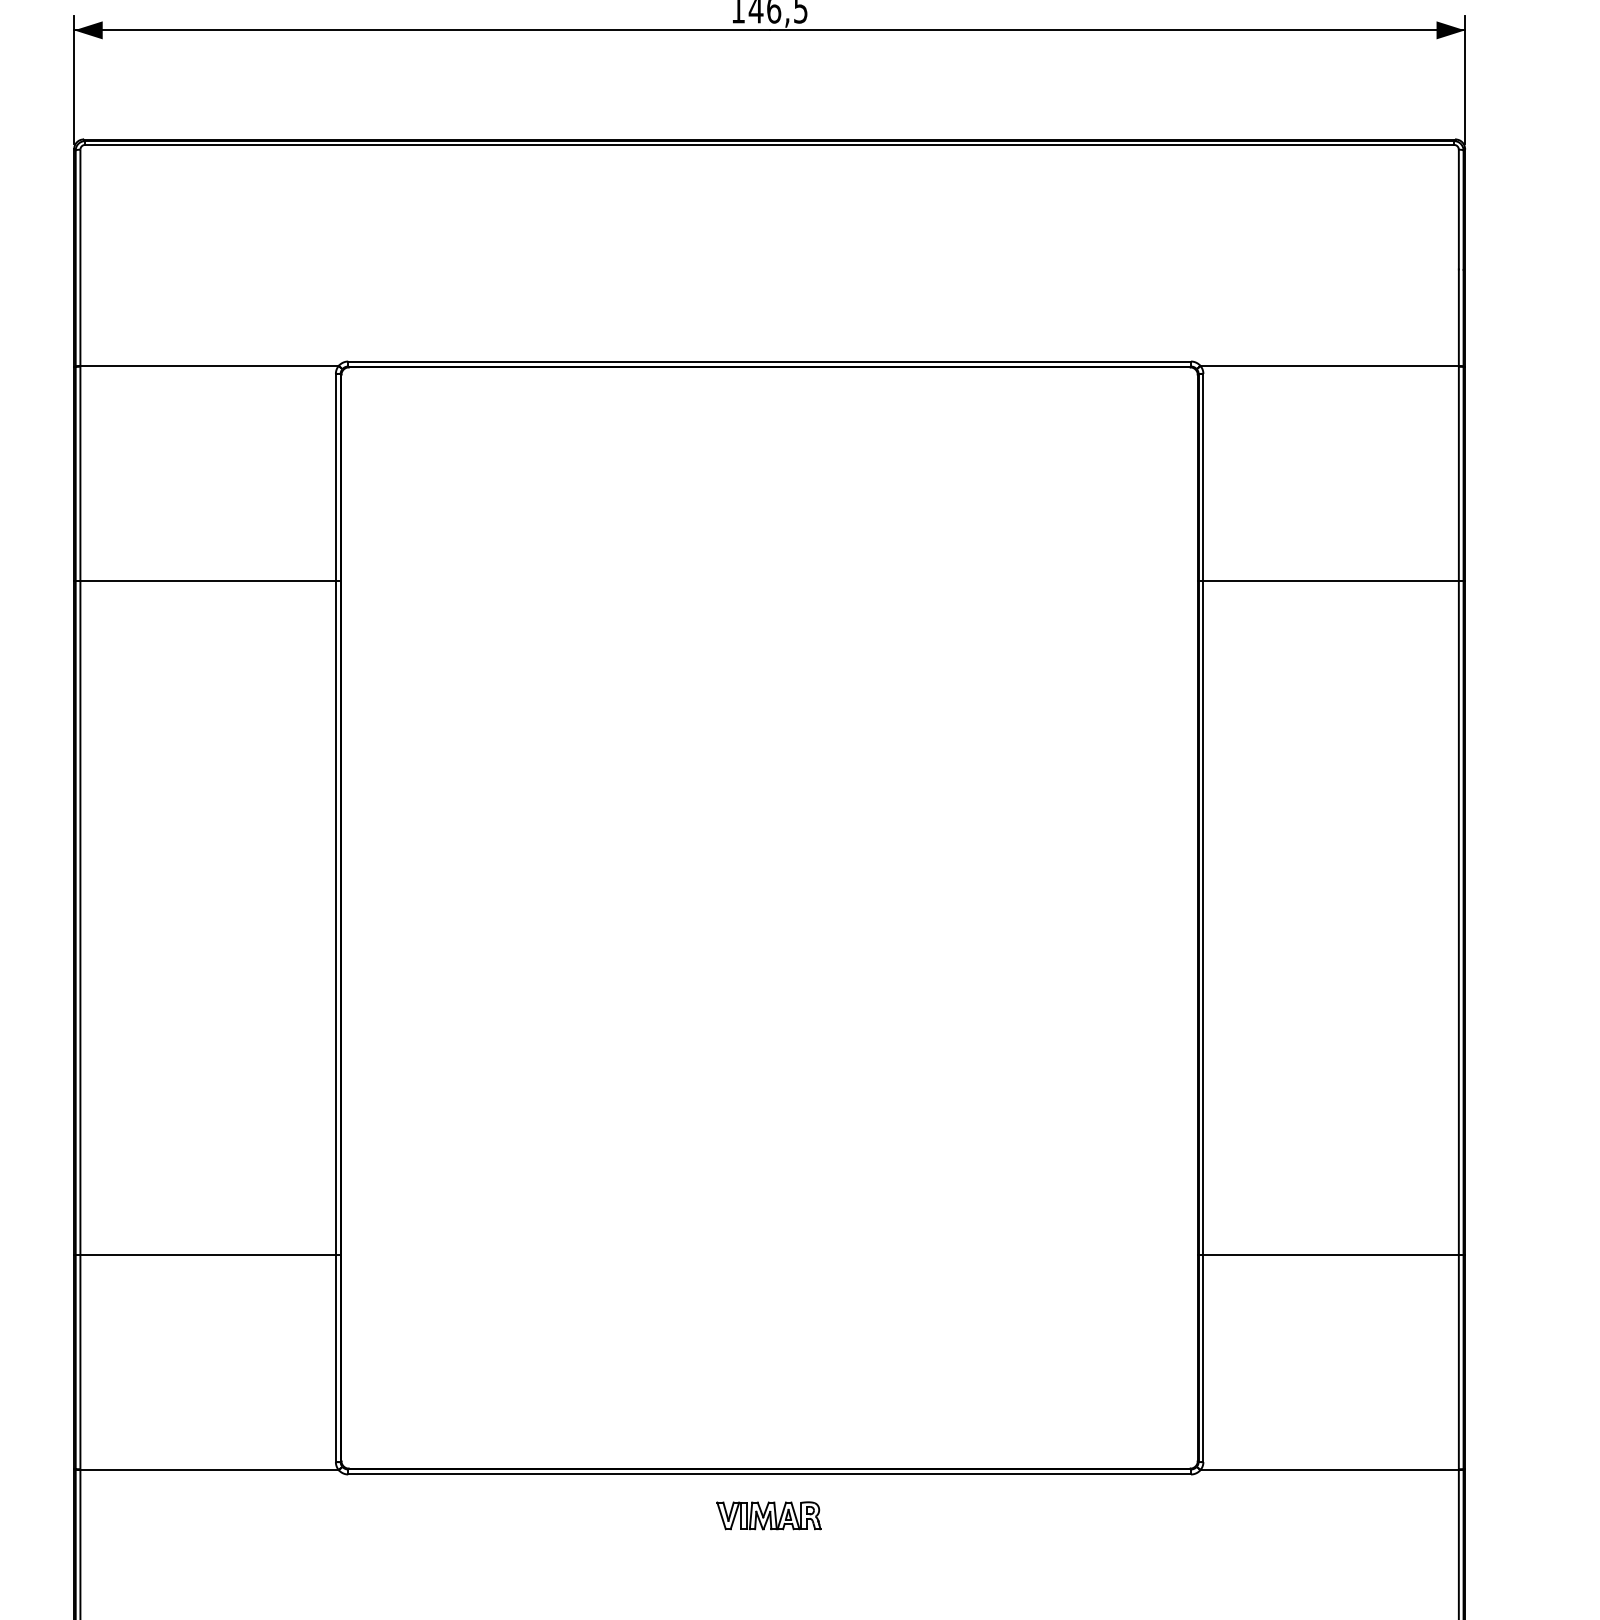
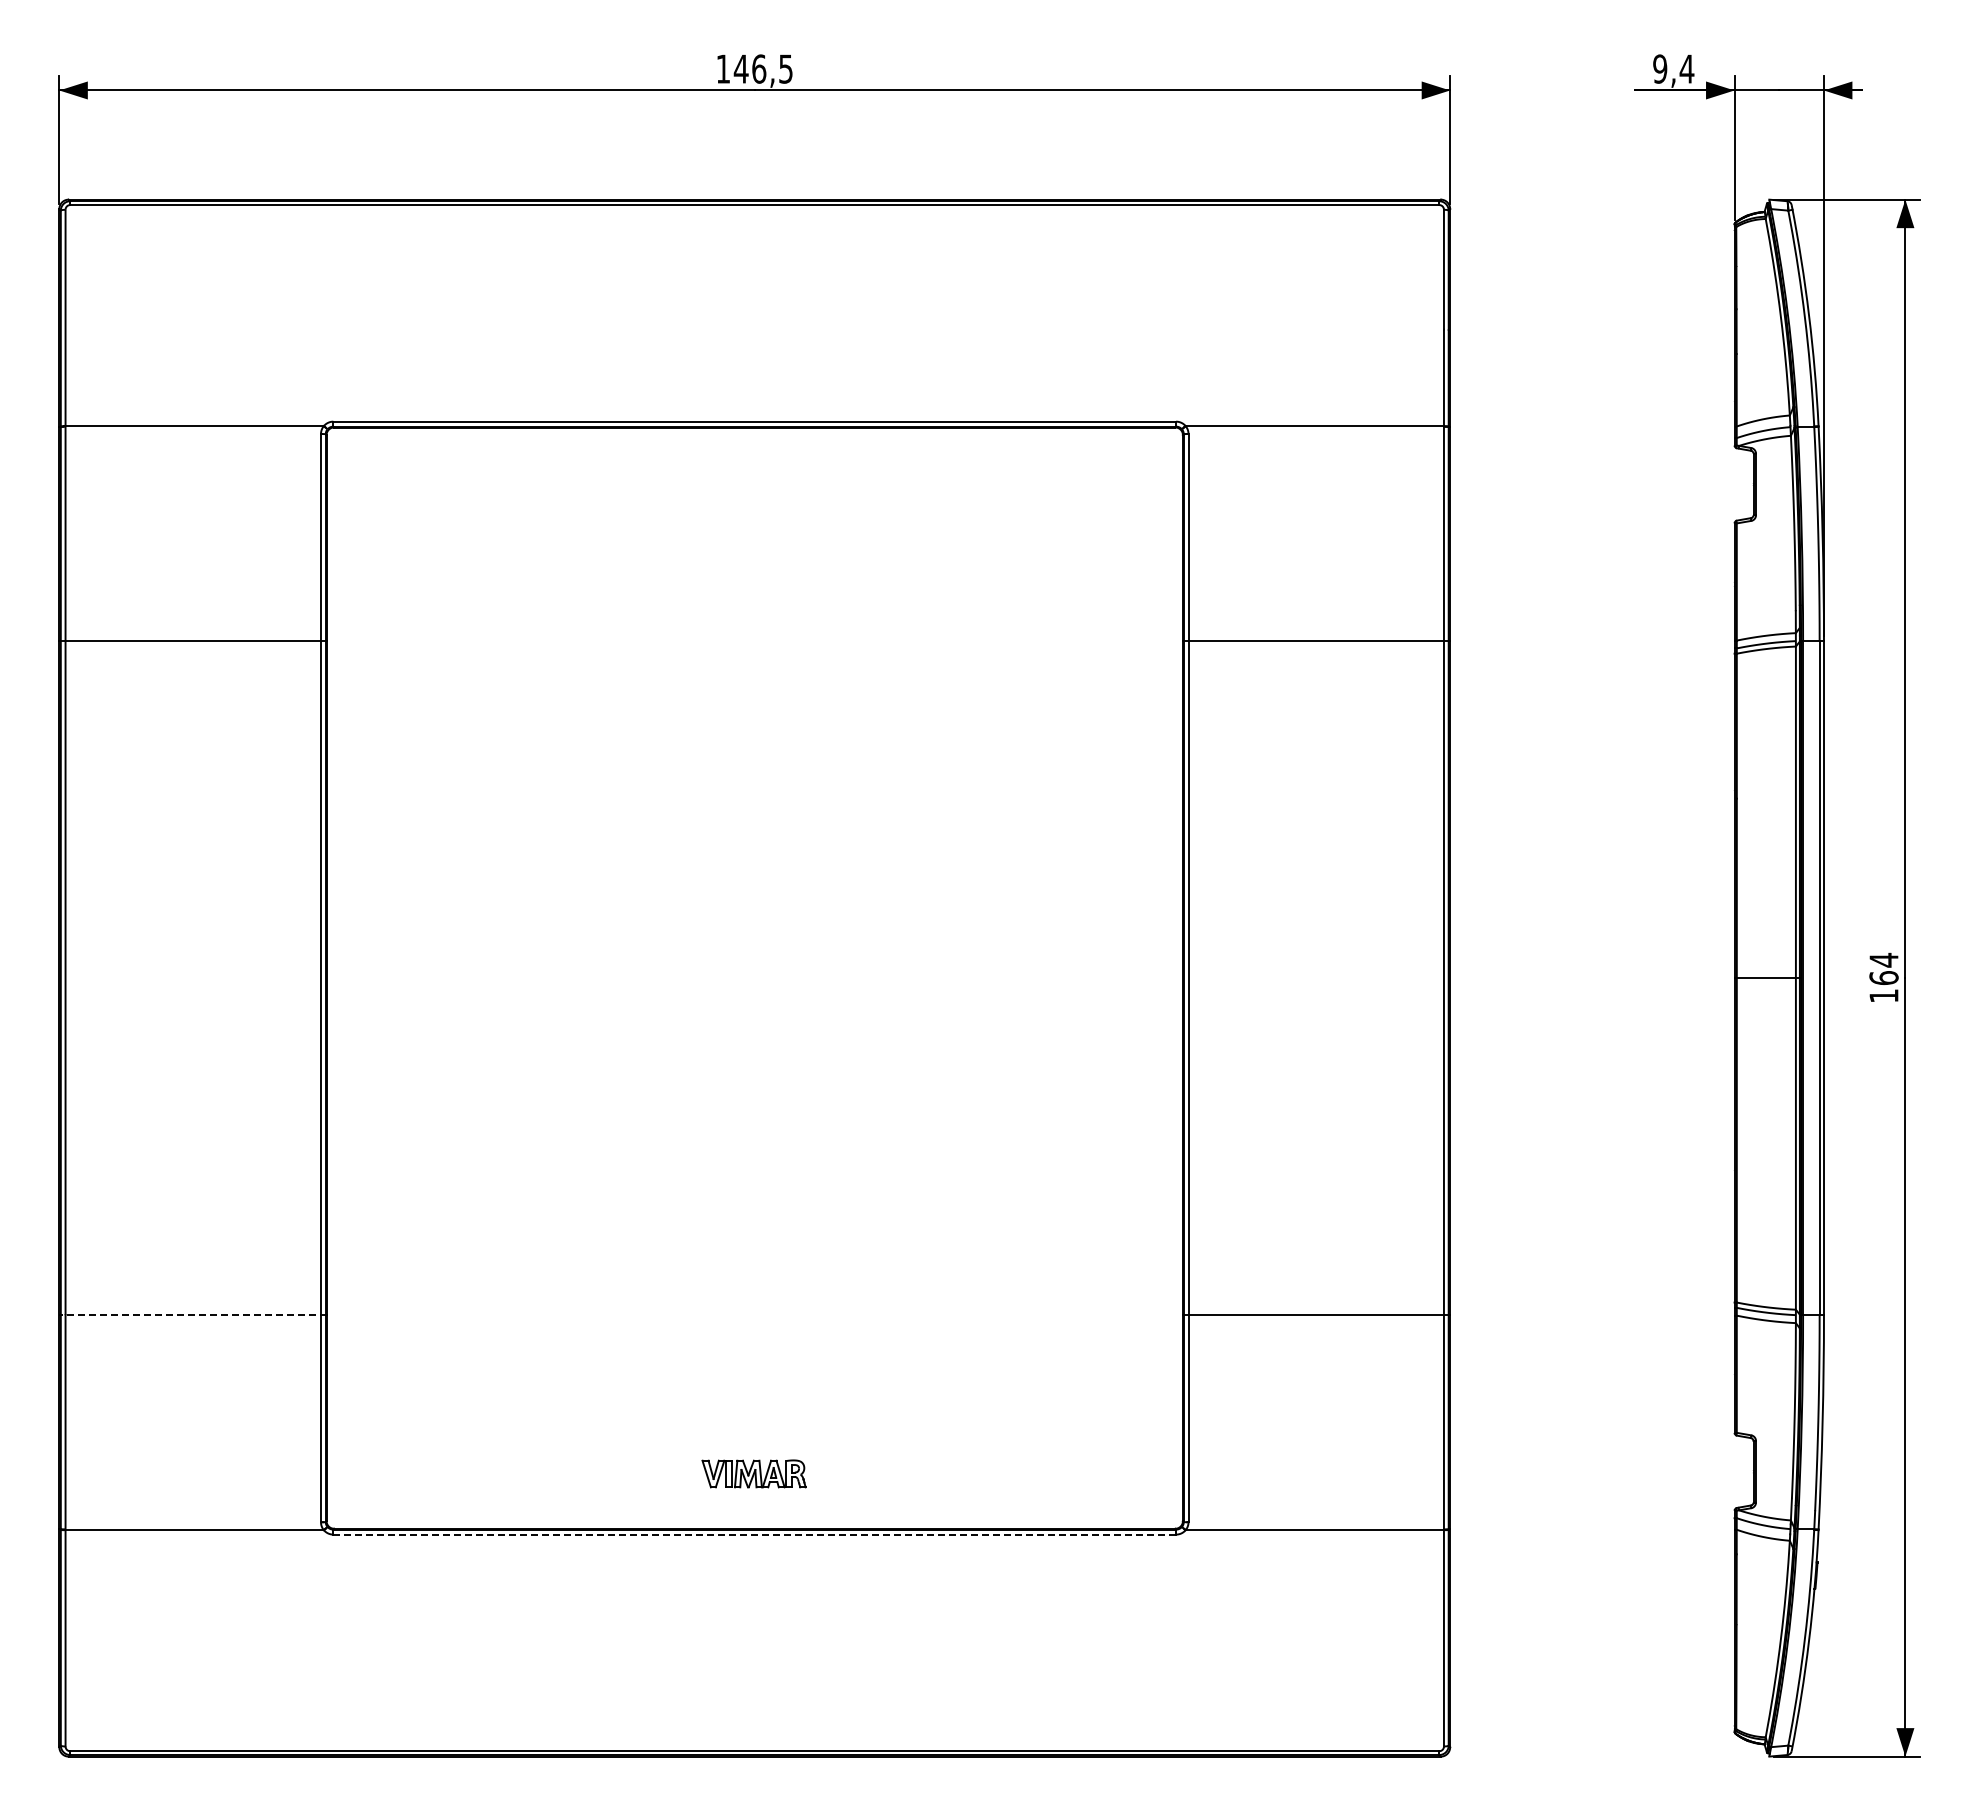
line: (207, 1255) -> (192, 1315), solid -> dashed
line: (769, 1474) -> (754, 1534), solid -> dashed
part: (768, 1515) -> (753, 1473), moved

